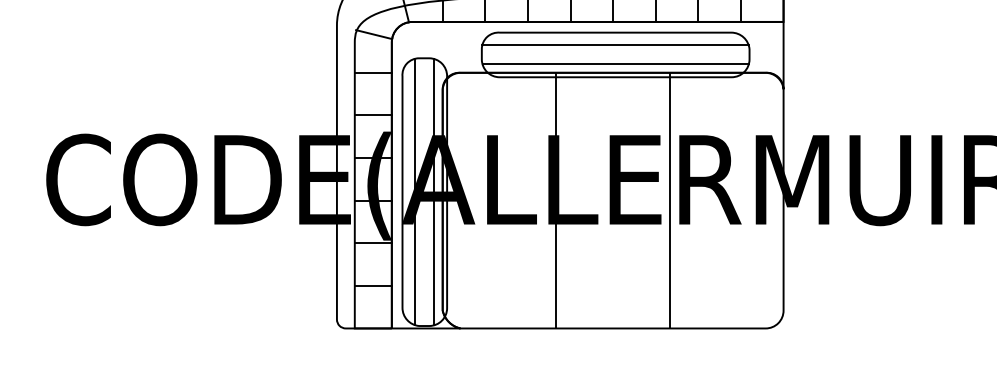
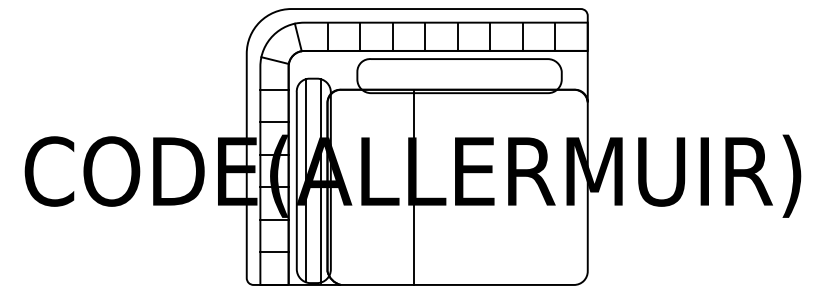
line: (615, 44) -> (459, 68), removed
line: (615, 64) -> (459, 83), removed
line: (670, 199) -> (501, 186), removed

